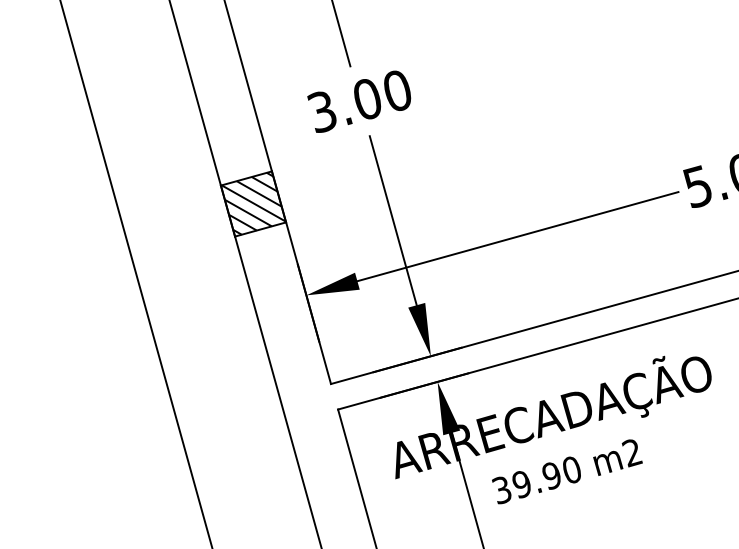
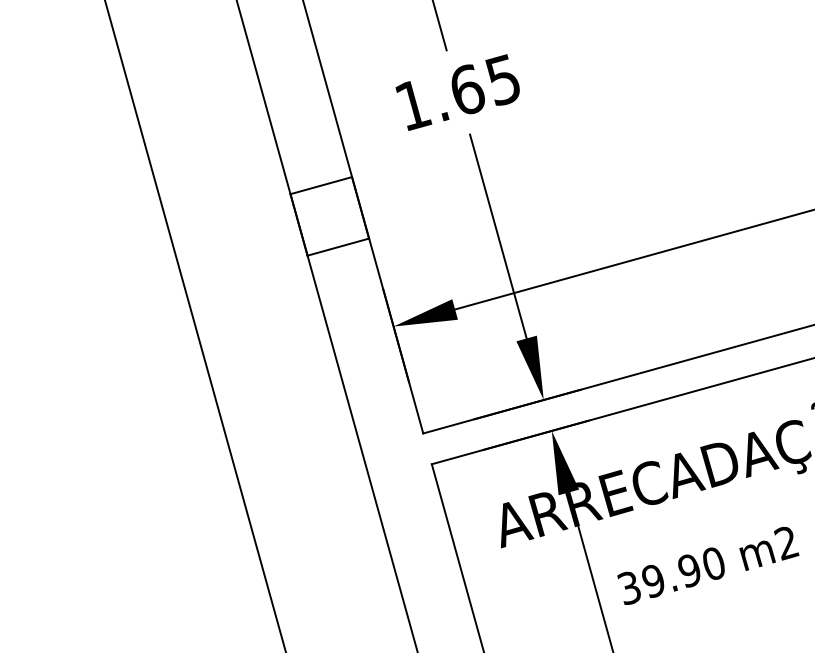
text: (359, 101) -> (457, 92), 3.00 -> 1.65
hatch: (253, 203) -> (329, 215), removed
text: (567, 471) -> (708, 565), moved

